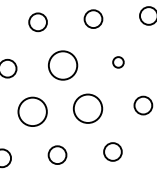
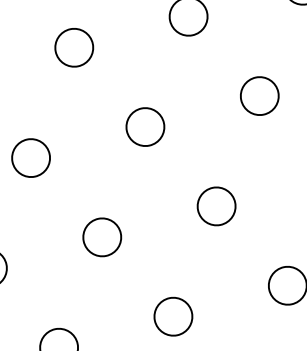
circle: (118, 62) -> (259, 96), size x1.67
circle: (62, 65) -> (144, 127), size x0.62
circle: (87, 108) -> (215, 206), size x0.62
circle: (32, 111) -> (101, 236), size x0.62

